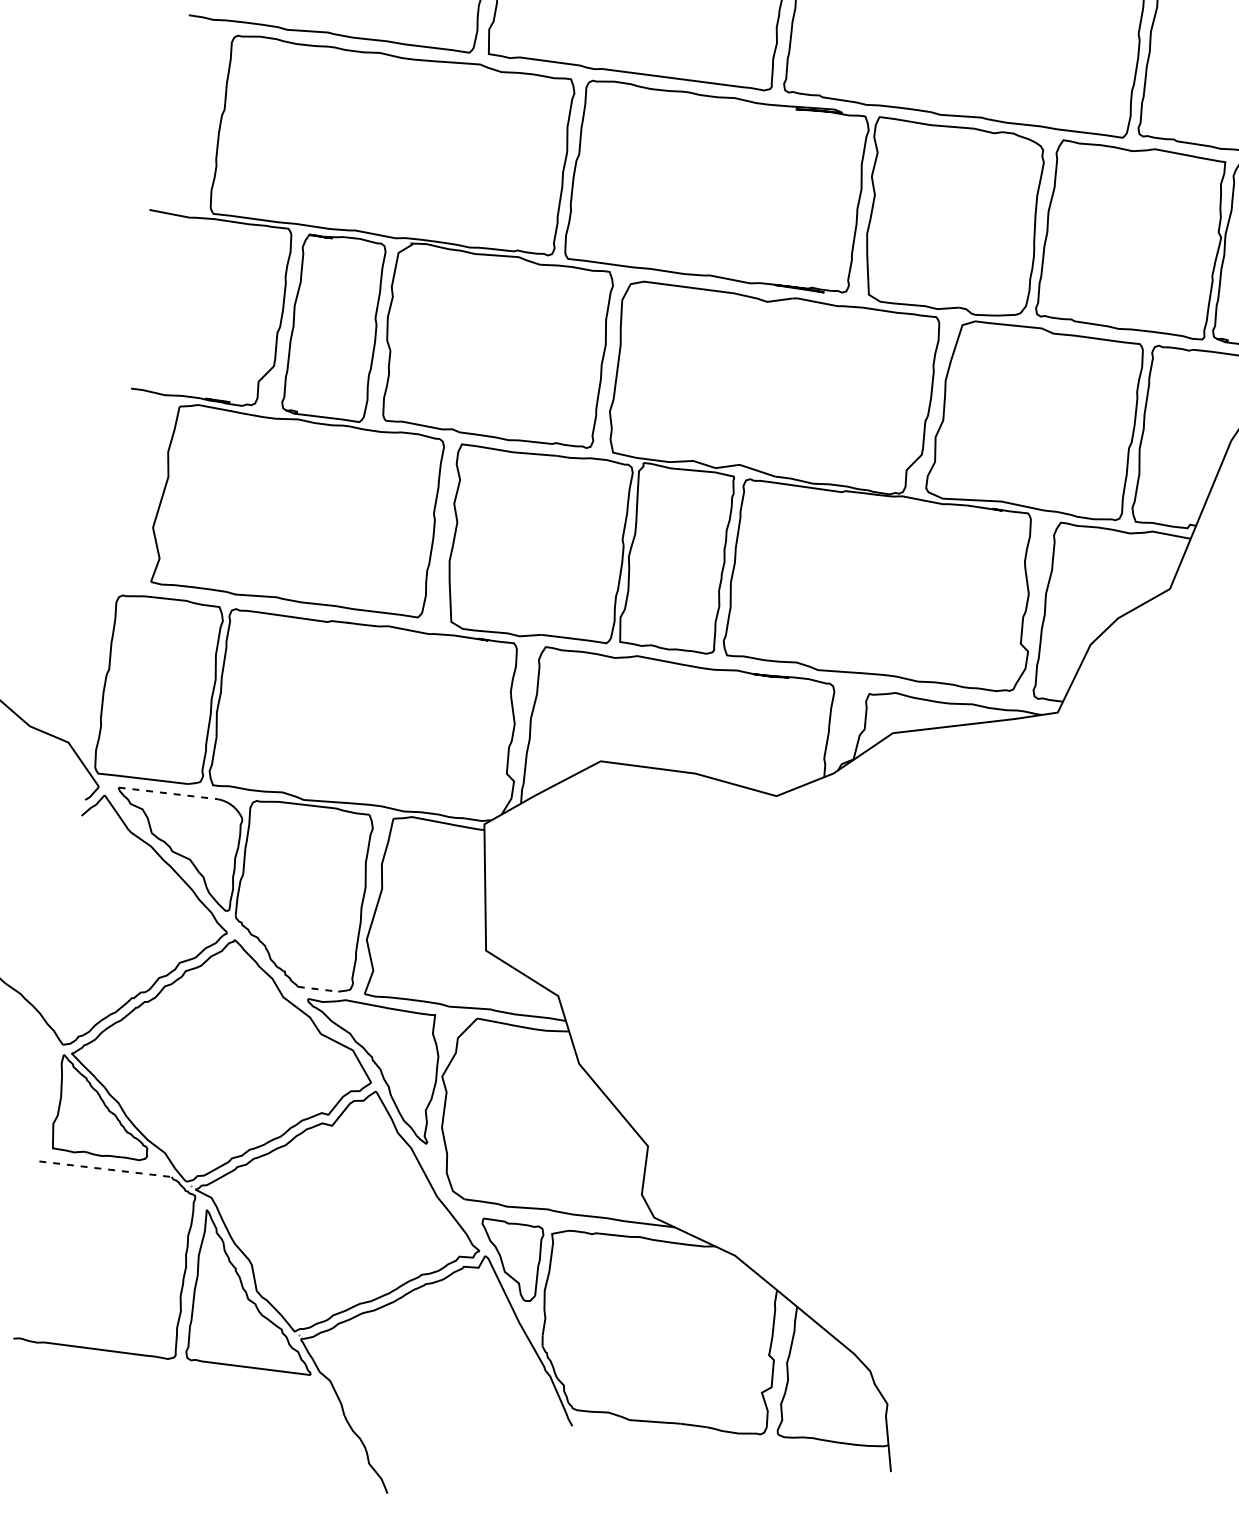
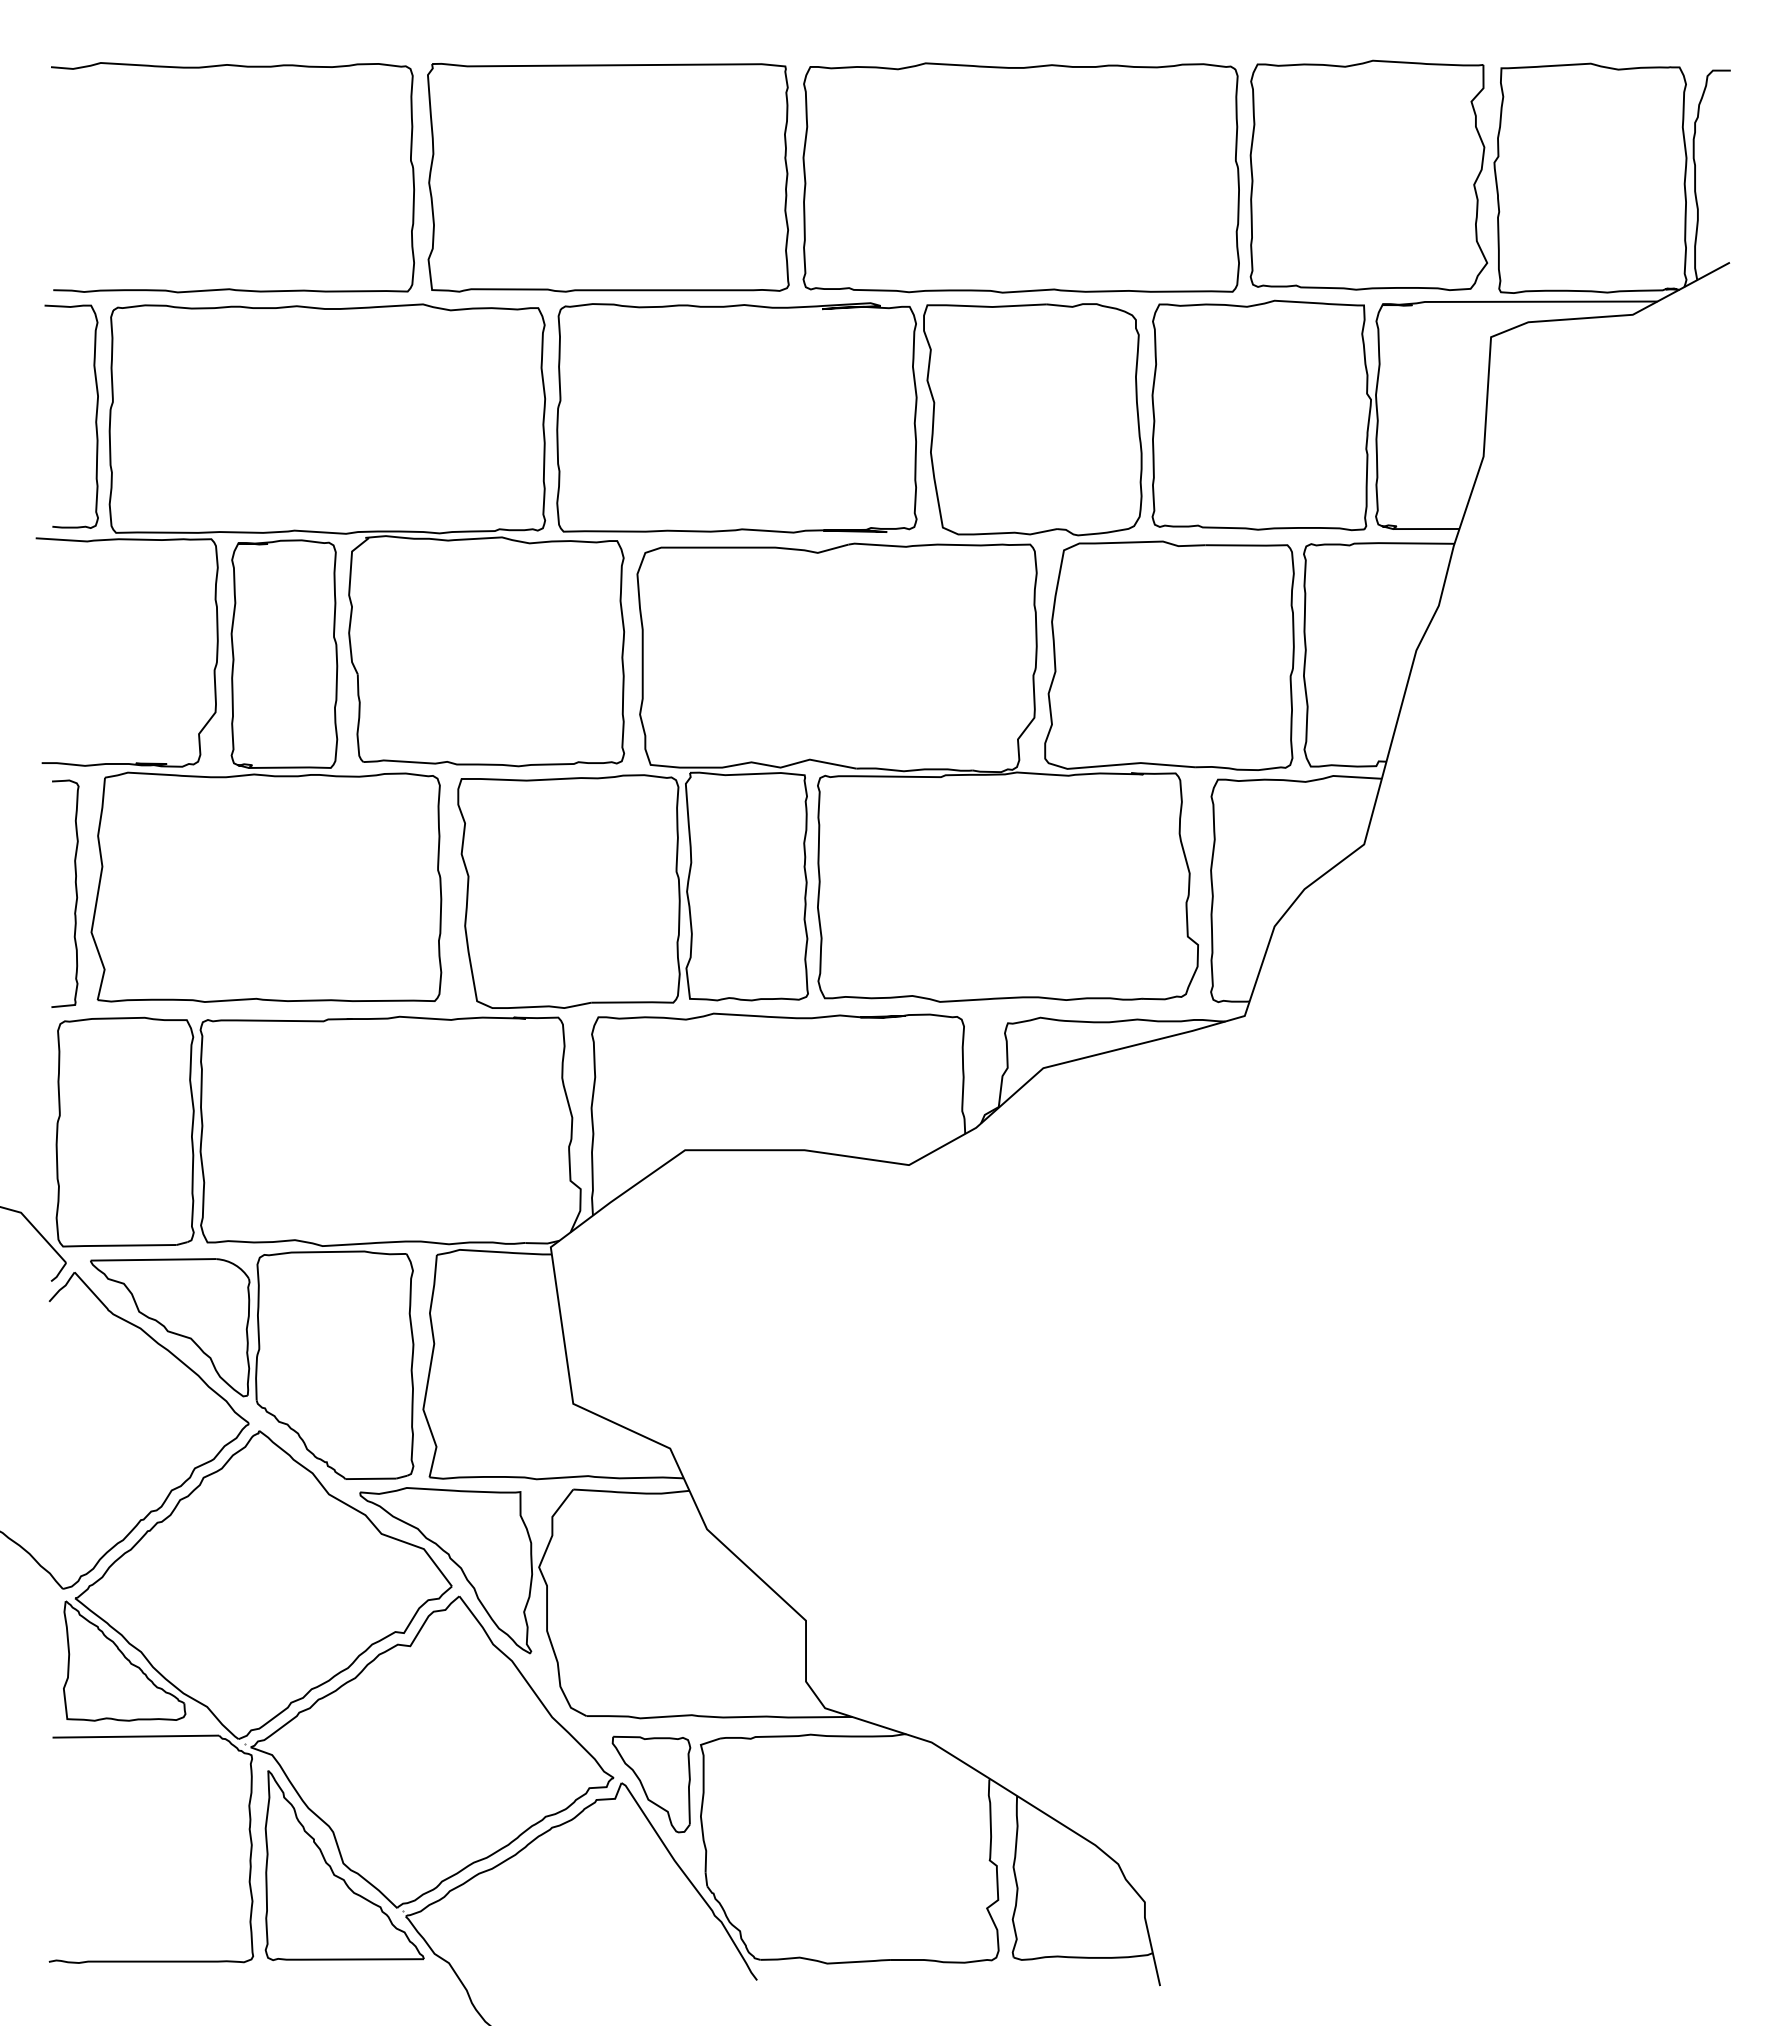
curve: (209, 119) -> (95, 416), added
curve: (144, 495) -> (75, 893), added
line: (168, 793) -> (153, 1259), dashed -> solid
line: (318, 989) -> (371, 1478), dashed -> solid
line: (105, 1169) -> (136, 1736), dashed -> solid

